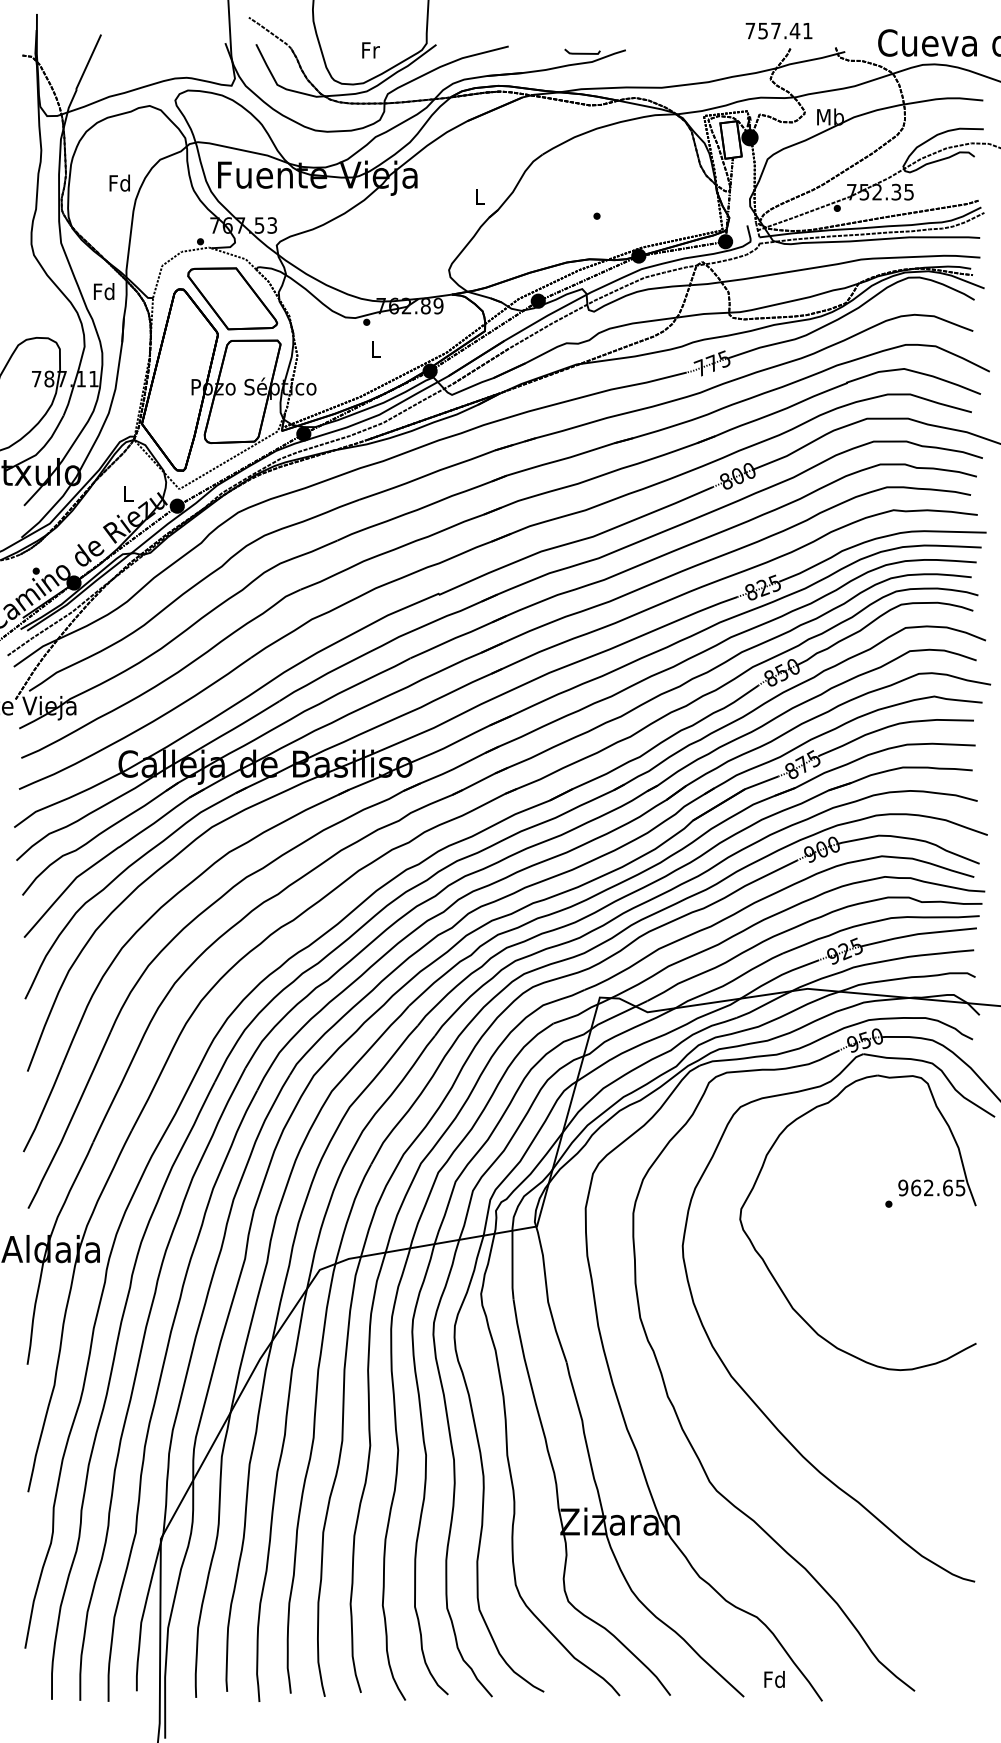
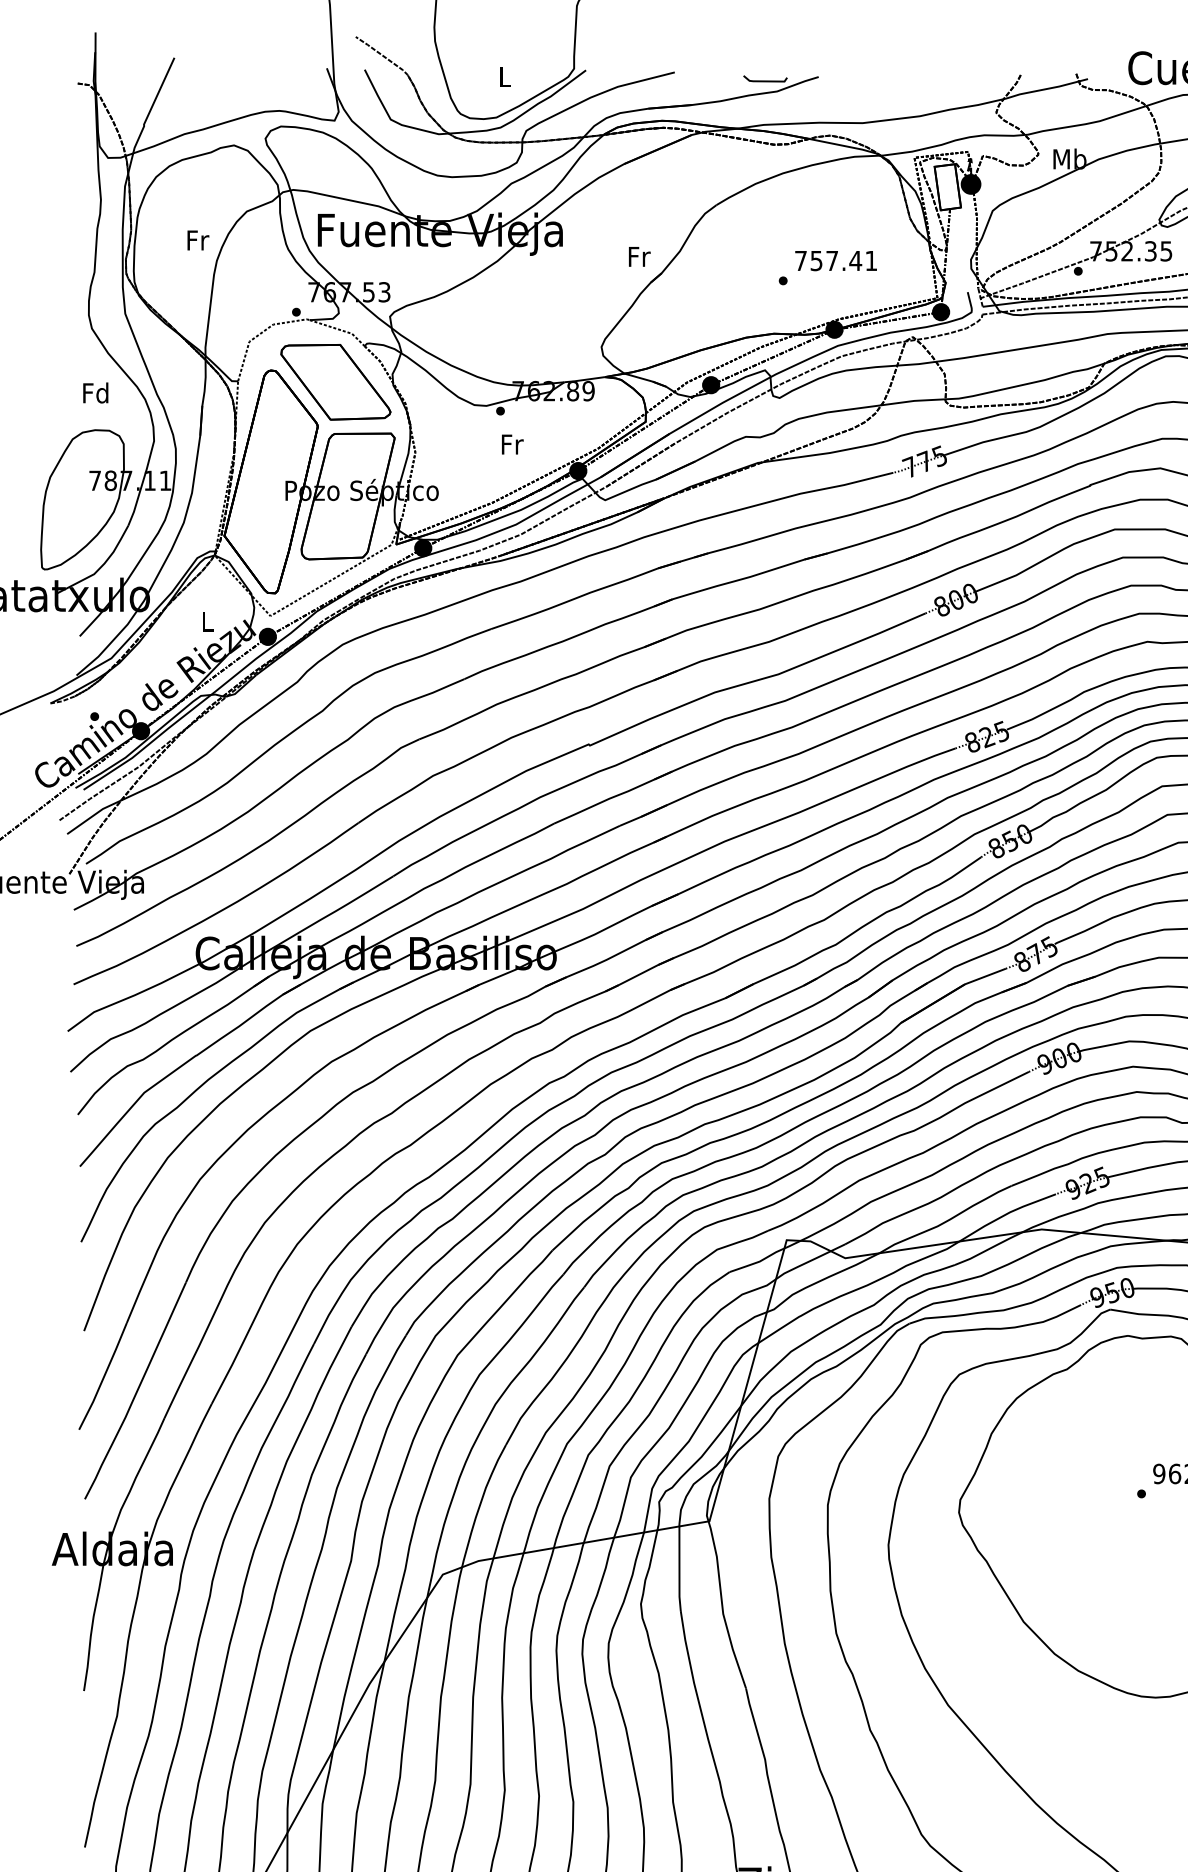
text: (778, 31) -> (835, 261), moved
text: (370, 50) -> (505, 77), Fr -> L
text: (119, 182) -> (196, 239), Fd -> Fr
text: (480, 196) -> (640, 256), L -> Fr
text: (104, 291) -> (96, 392), moved
text: (376, 349) -> (512, 444), L -> Fr

